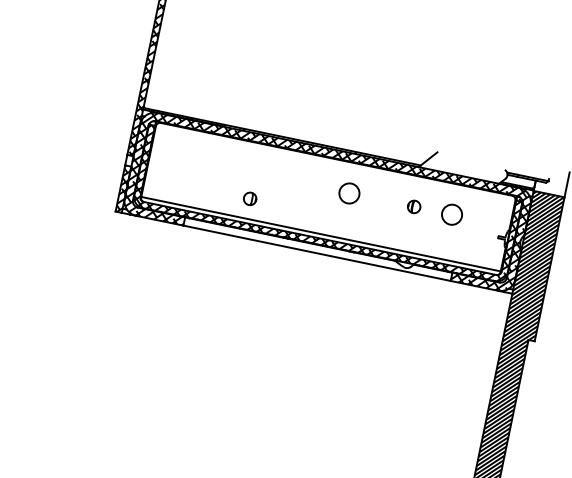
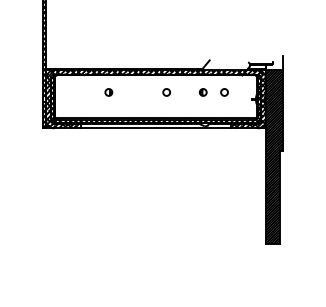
circle: (348, 193) -> (166, 92), size x0.62
part: (249, 198) -> (108, 92), moved
circle: (451, 214) -> (224, 92), size x0.62

